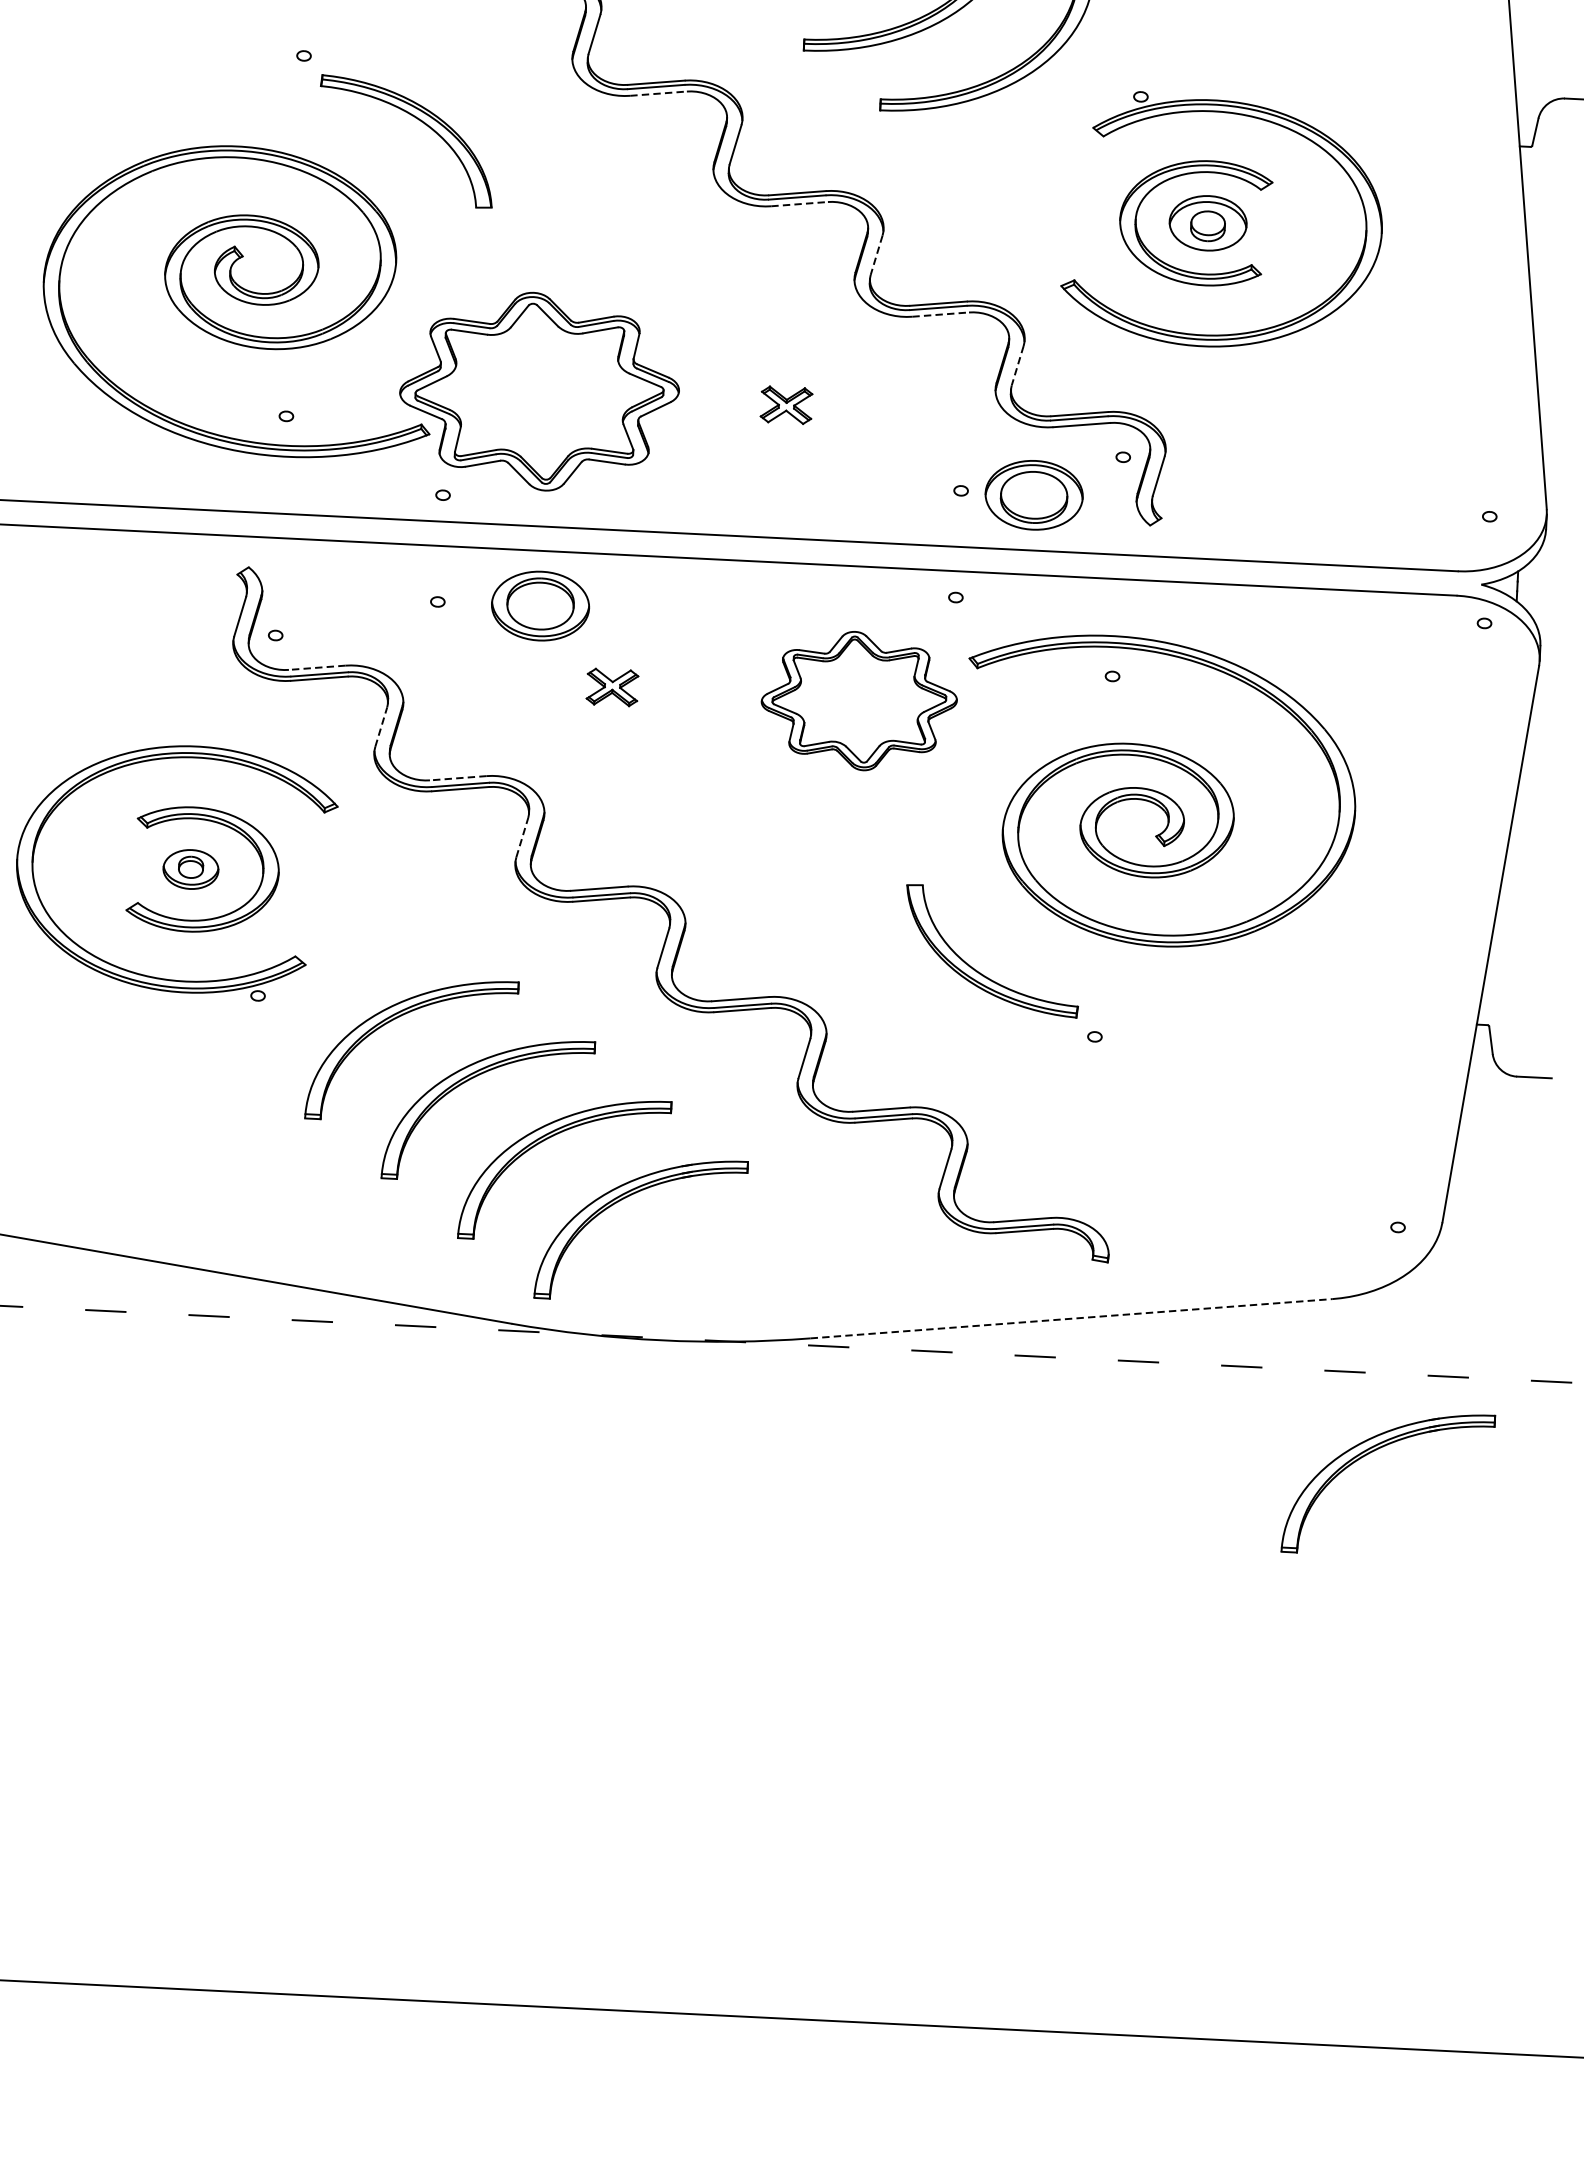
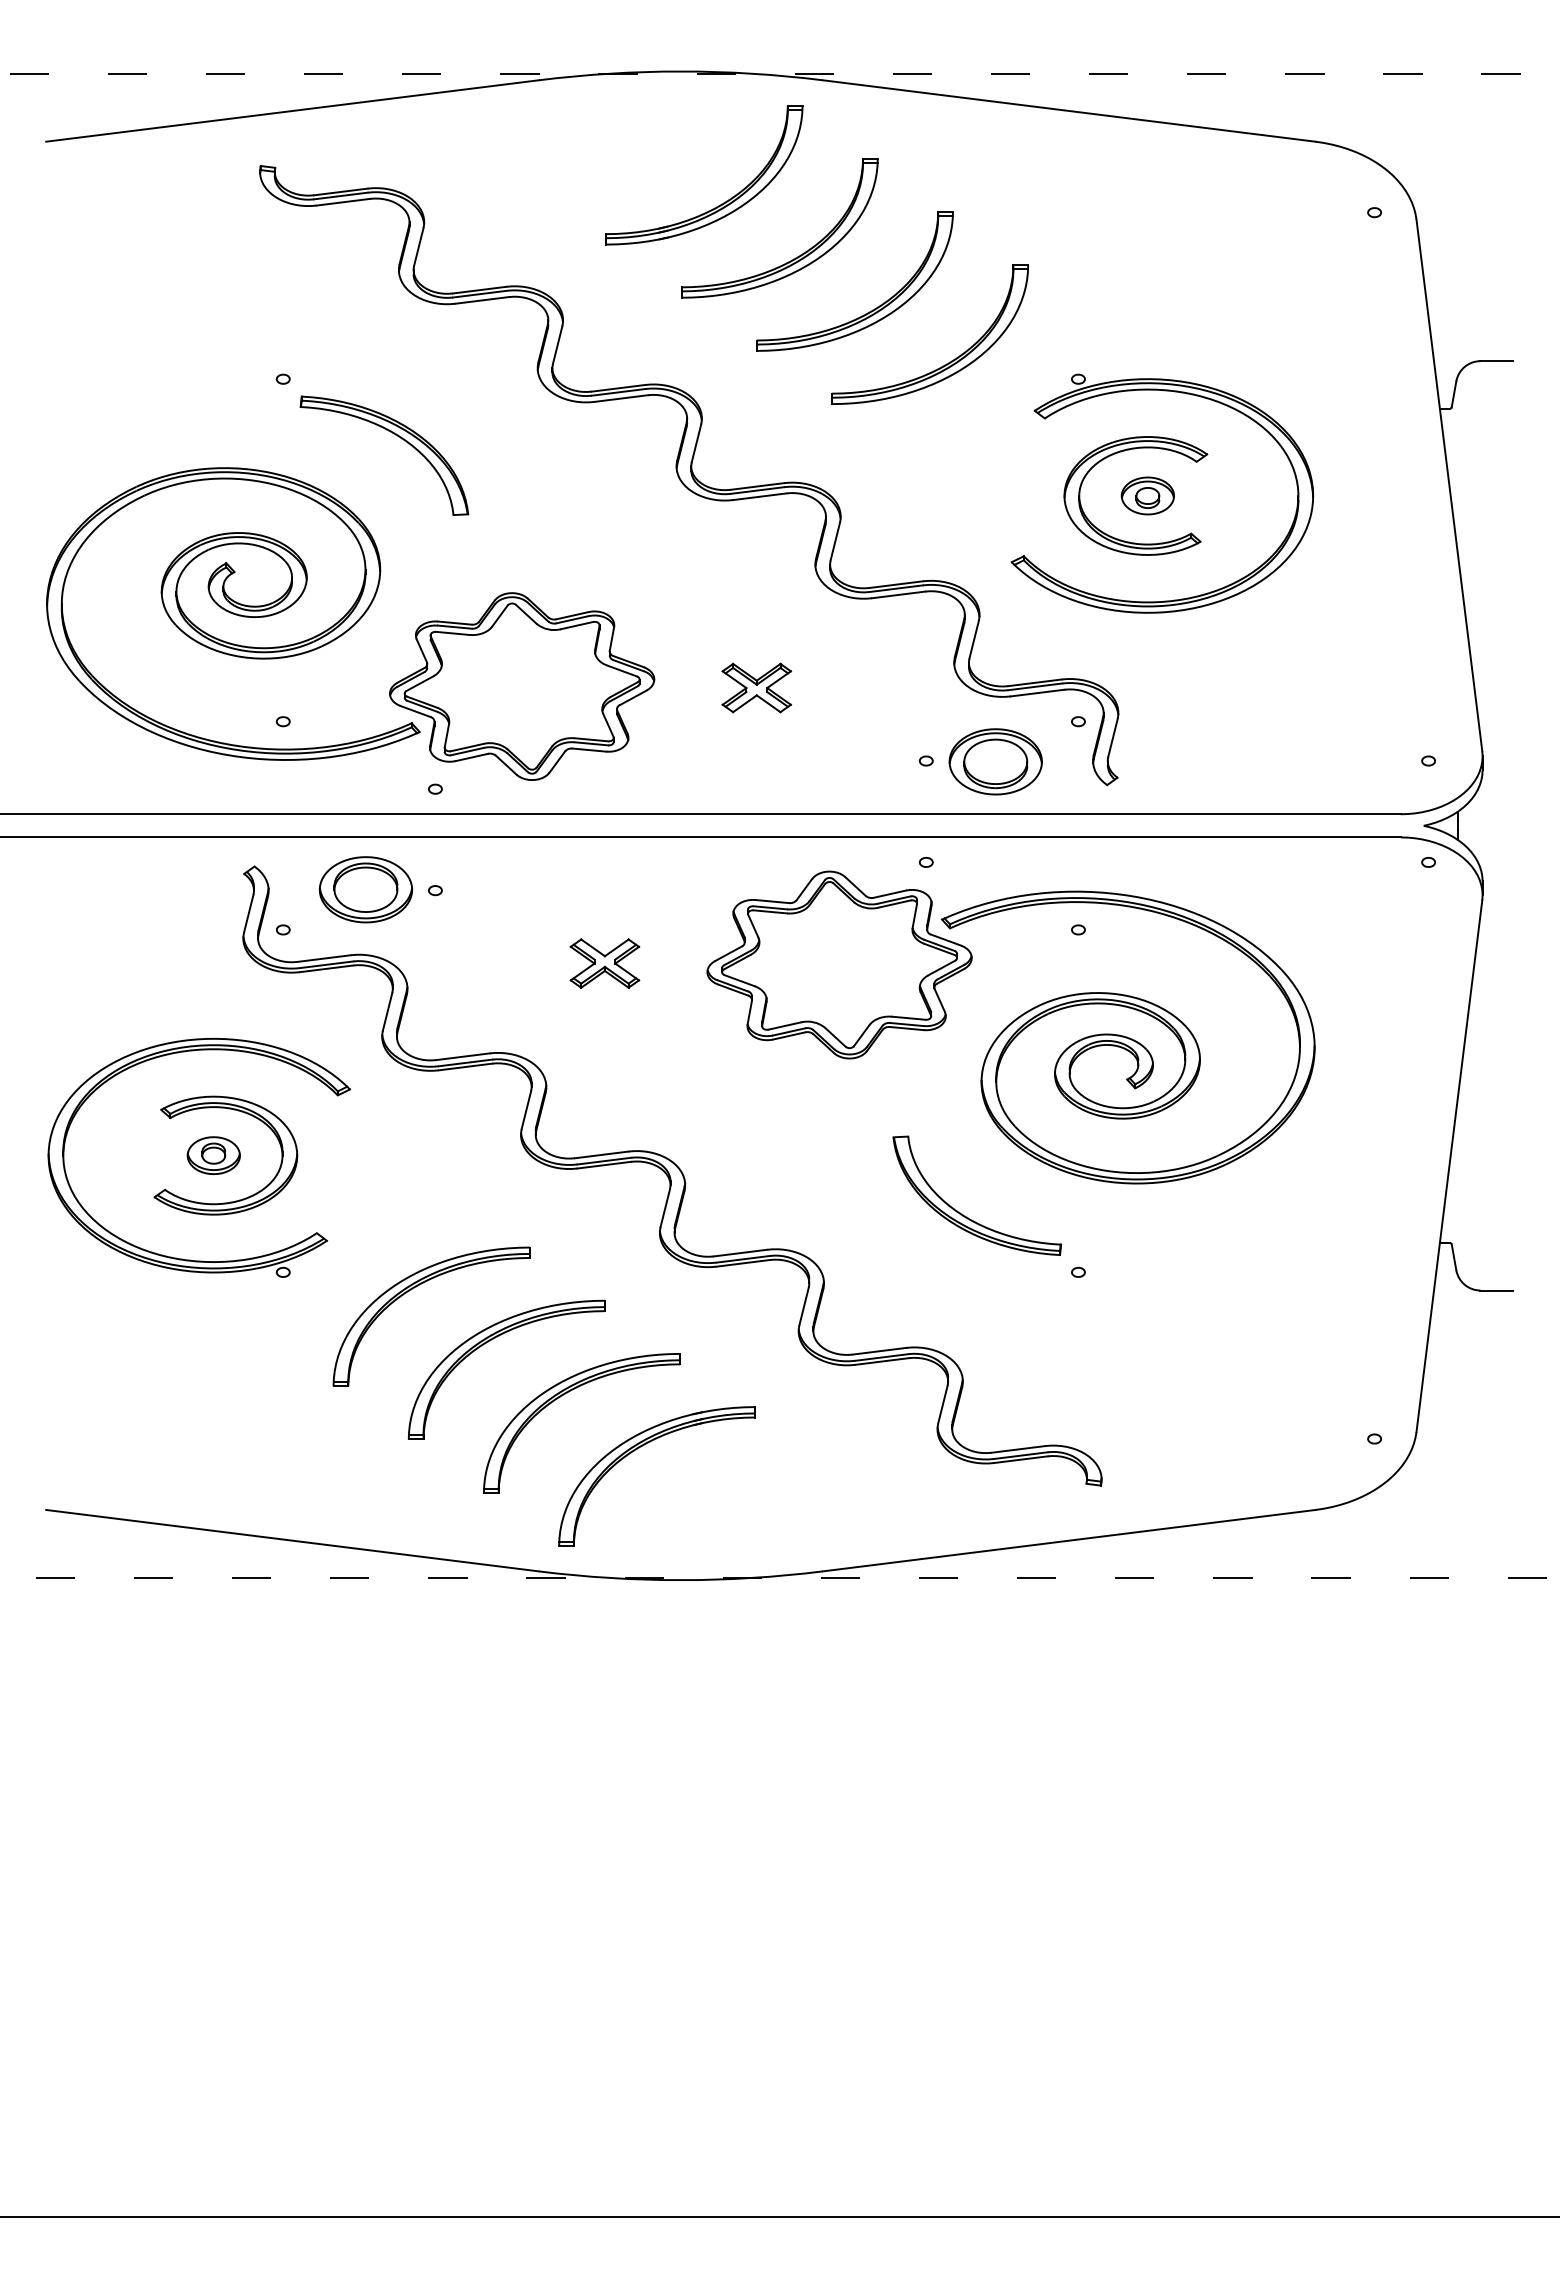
line: (658, 93) -> (621, 398), dashed -> solid
line: (799, 203) -> (759, 496), dashed -> solid
part: (1207, 222) -> (1147, 495), size x0.71
line: (876, 256) -> (835, 542), dashed -> solid
line: (940, 314) -> (898, 594), dashed -> solid
line: (1018, 366) -> (974, 640), dashed -> solid
part: (786, 404) -> (756, 687), size x1.43
part: (540, 605) -> (365, 889), moved
line: (317, 667) -> (324, 958), dashed -> solid
part: (612, 687) -> (604, 963), size x1.43
part: (859, 700) -> (839, 964), size x1.43
line: (381, 726) -> (387, 1011), dashed -> solid
line: (457, 777) -> (462, 1056), dashed -> solid
line: (522, 837) -> (526, 1109), dashed -> solid
line: (1071, 1318) -> (1069, 1540), dashed -> solid
part: (1371, 1453) -> (1359, 1654), removed

